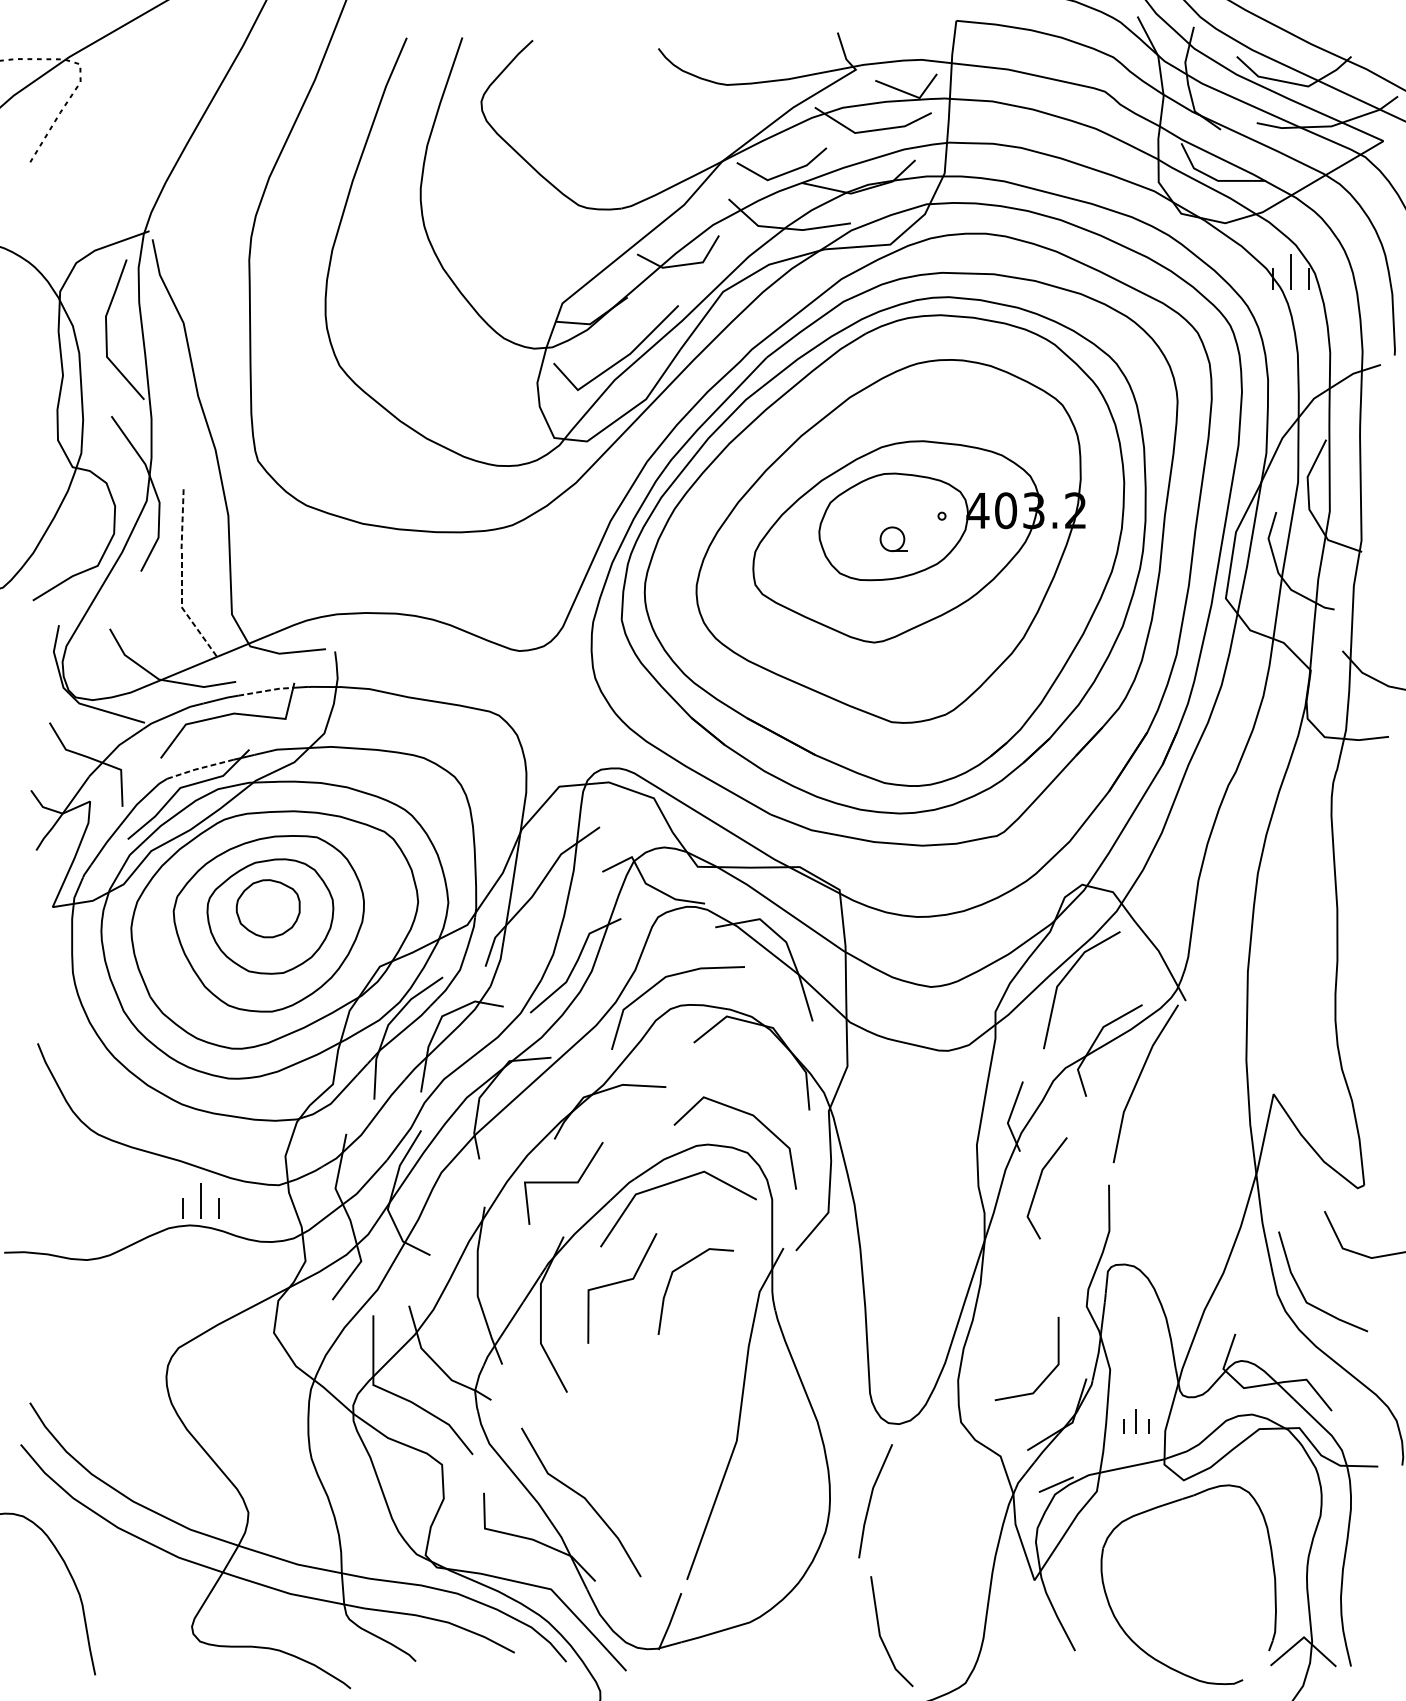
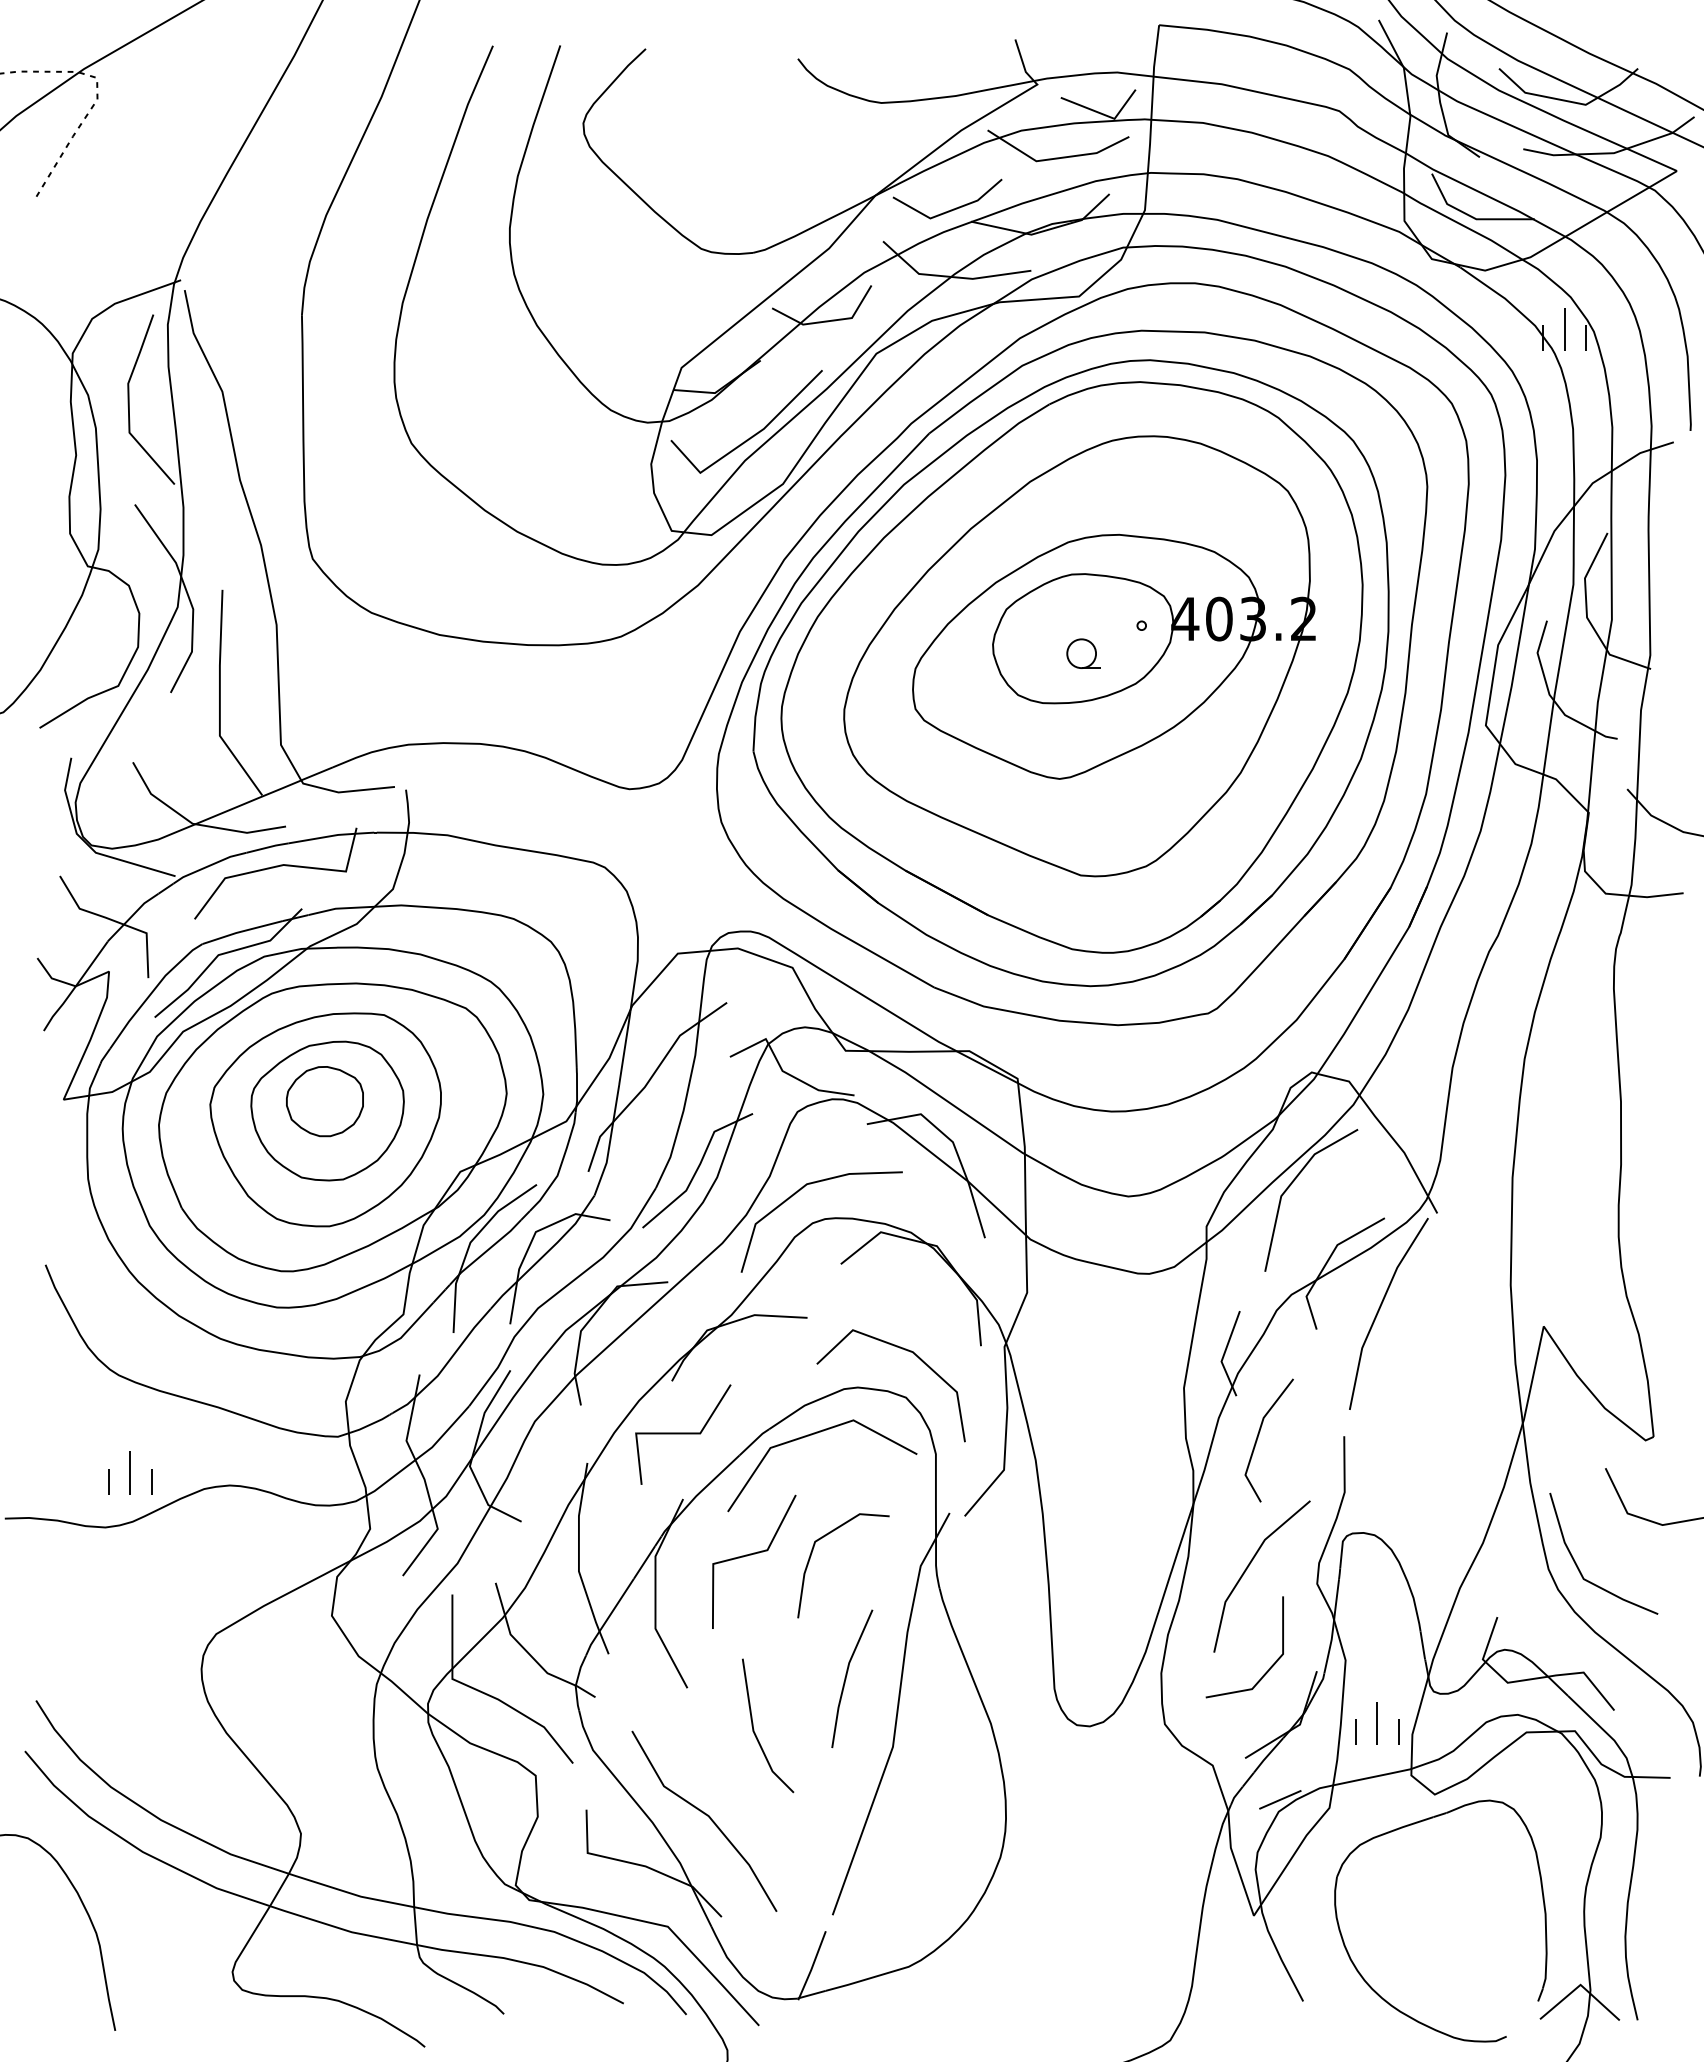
line: (181, 577) -> (219, 699), dashed -> solid
line: (266, 690) -> (322, 837), dashed -> solid
line: (199, 768) -> (241, 931), dashed -> solid
part: (201, 1200) -> (130, 1472), moved
line: (1030, 1292) -> (1249, 1566), added
part: (1136, 1421) -> (1377, 1723), size x1.43
line: (871, 1498) -> (847, 1675), moved
line: (880, 1634) -> (754, 1729), moved

